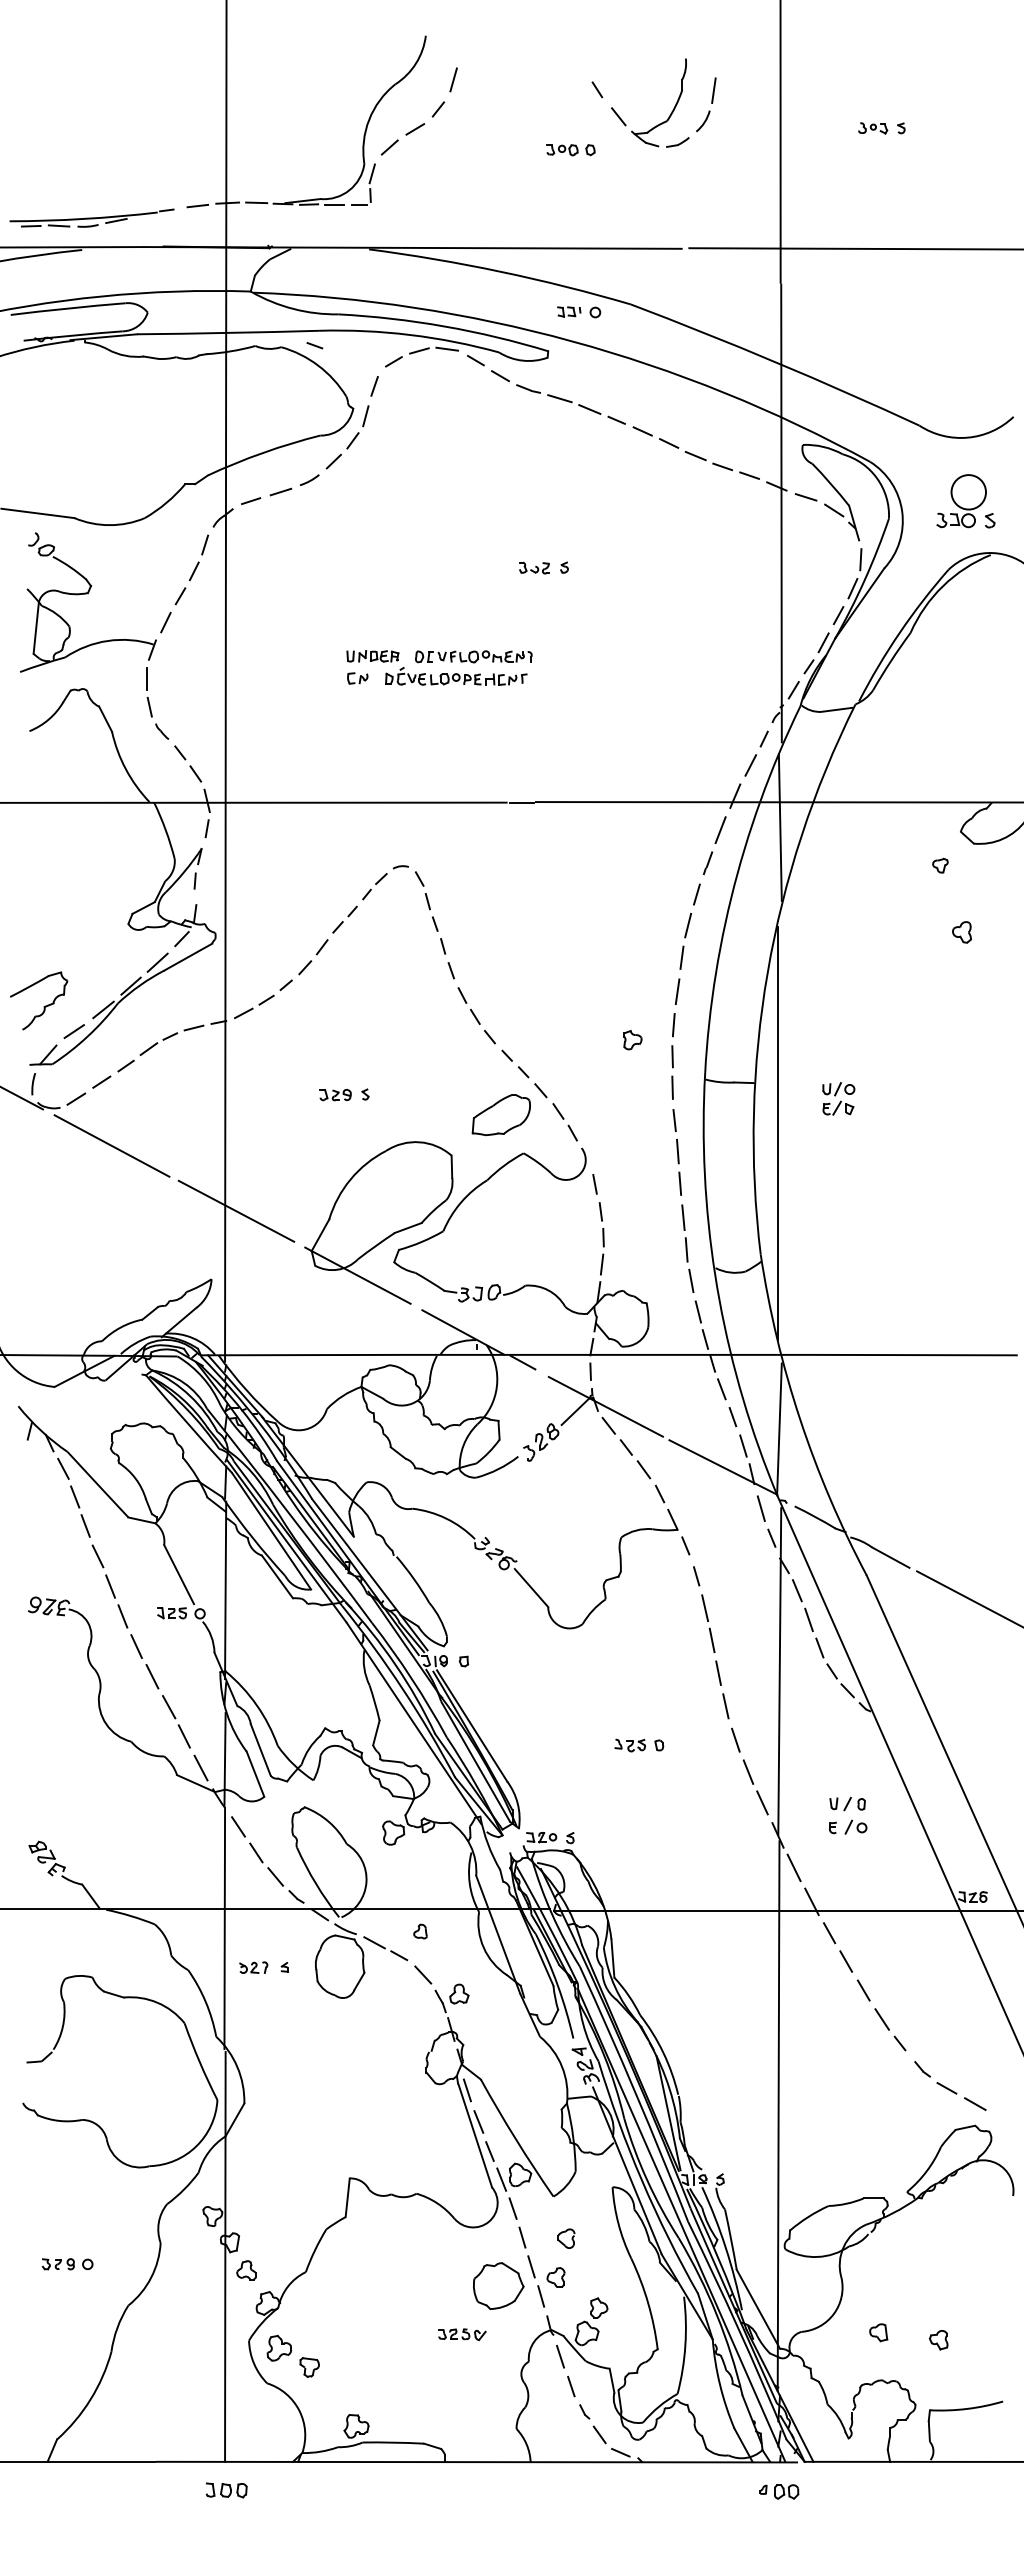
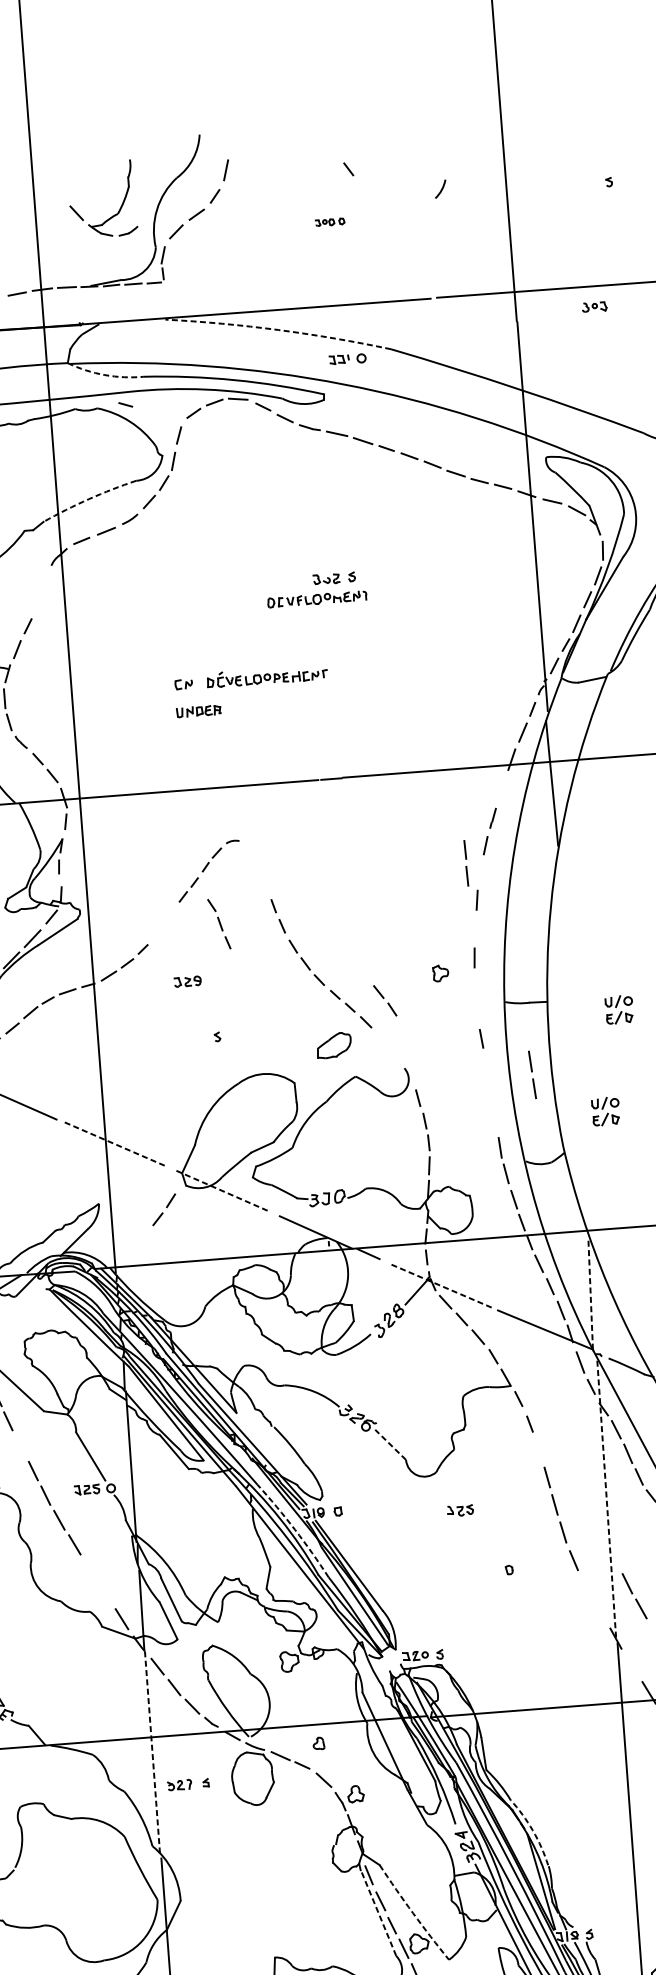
line: (713, 90) -> (447, 162), removed
part: (668, 116) -> (118, 209), moved
part: (873, 128) -> (594, 307), moved
part: (570, 150) -> (329, 222), size x0.7
arc: (500, 271) -> (278, 329), solid -> dashed
arc: (293, 308) -> (105, 374), solid -> dashed
arc: (263, 452) -> (89, 498), solid -> dashed
part: (198, 557) -> (40, 592), removed
part: (372, 656) -> (198, 711), moved
part: (473, 656) -> (317, 599), moved
line: (720, 830) -> (501, 789), removed
part: (426, 901) -> (219, 924), moved
line: (688, 925) -> (480, 872), removed
part: (313, 957) -> (164, 1210), moved
line: (677, 991) -> (475, 929), removed
line: (672, 1075) -> (466, 865), moved
part: (335, 1095) -> (187, 982), moved
part: (500, 1115) -> (333, 1045), size x0.7
part: (564, 1122) -> (384, 1001), moved
line: (777, 1132) -> (569, 1042), removed
line: (678, 1164) -> (531, 1072), moved
line: (236, 1211) -> (115, 1144), solid -> dashed
part: (813, 1216) -> (605, 1111), added
line: (683, 1217) -> (495, 1120), removed
line: (357, 1275) -> (222, 1191), solid -> dashed
line: (606, 1407) -> (442, 1286), solid -> dashed
line: (779, 1429) -> (590, 1294), solid -> dashed
line: (97, 1556) -> (20, 1446), removed
line: (531, 1587) -> (390, 1444), solid -> dashed
line: (705, 1608) -> (539, 1450), removed
line: (779, 1671) -> (606, 1499), solid -> dashed
arc: (411, 1678) -> (294, 1529), solid -> dashed
line: (168, 1707) -> (90, 1569), removed
line: (183, 1736) -> (105, 1593), removed
part: (629, 1745) -> (459, 1510), moved
part: (755, 1787) -> (634, 1596), moved
line: (793, 1867) -> (631, 1664), removed
line: (224, 1928) -> (152, 1753), solid -> dashed
arc: (663, 2052) -> (532, 1830), solid -> dashed
line: (475, 2136) -> (378, 1913), solid -> dashed
arc: (515, 2138) -> (412, 1912), solid -> dashed

